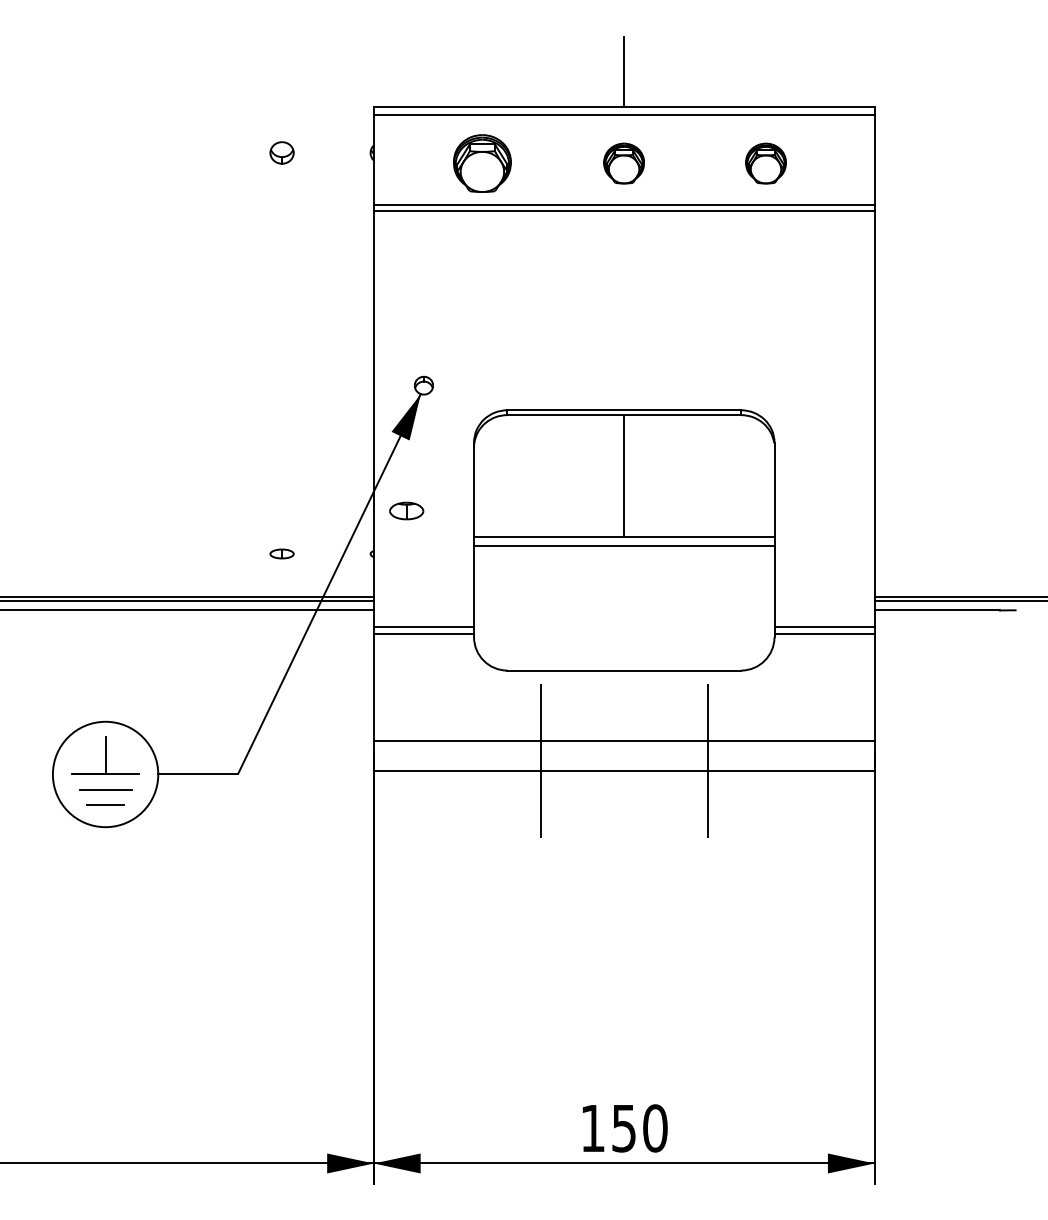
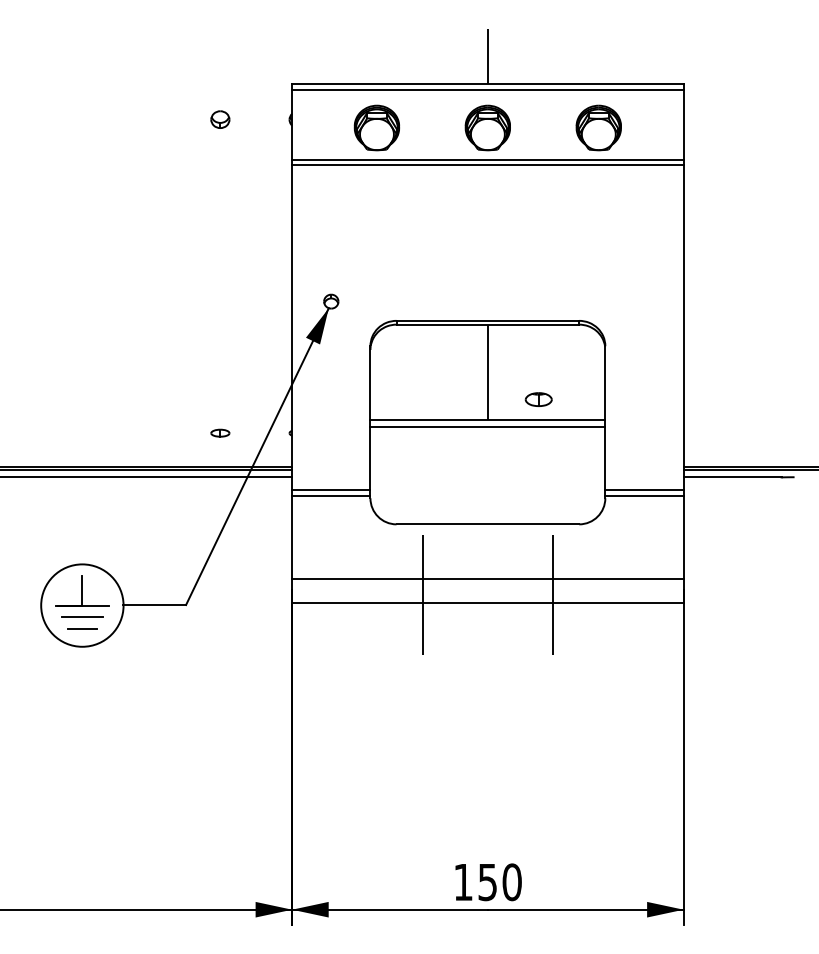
part: (623, 162) -> (487, 127), size x1.43
part: (765, 162) -> (598, 127), size x1.43
part: (406, 510) -> (538, 399), moved

